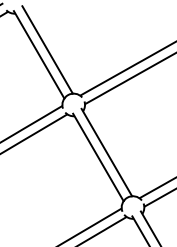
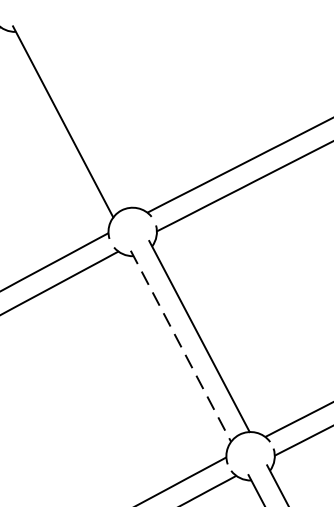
line: (47, 49) -> (81, 111), removed
line: (98, 157) -> (181, 346), solid -> dashed

